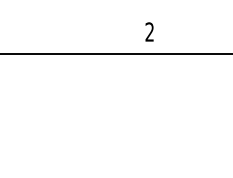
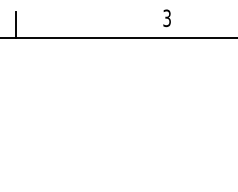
text: (149, 32) -> (166, 18), 2 -> 3

